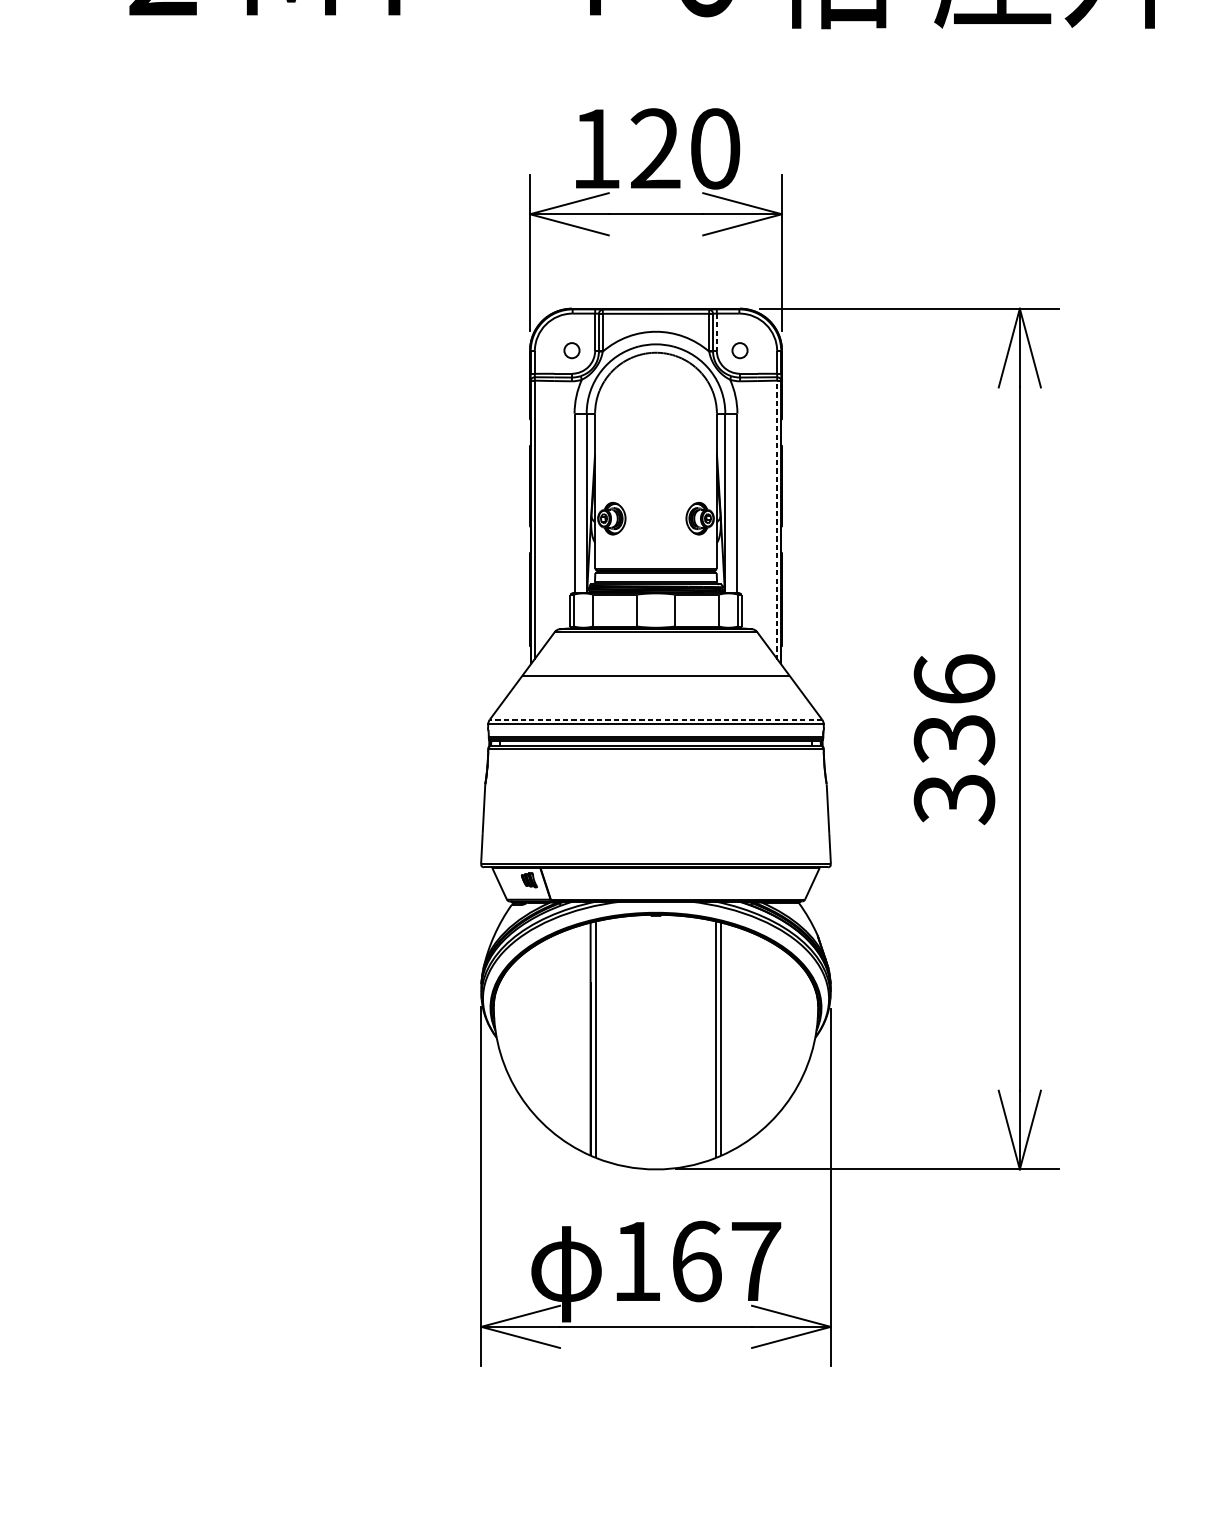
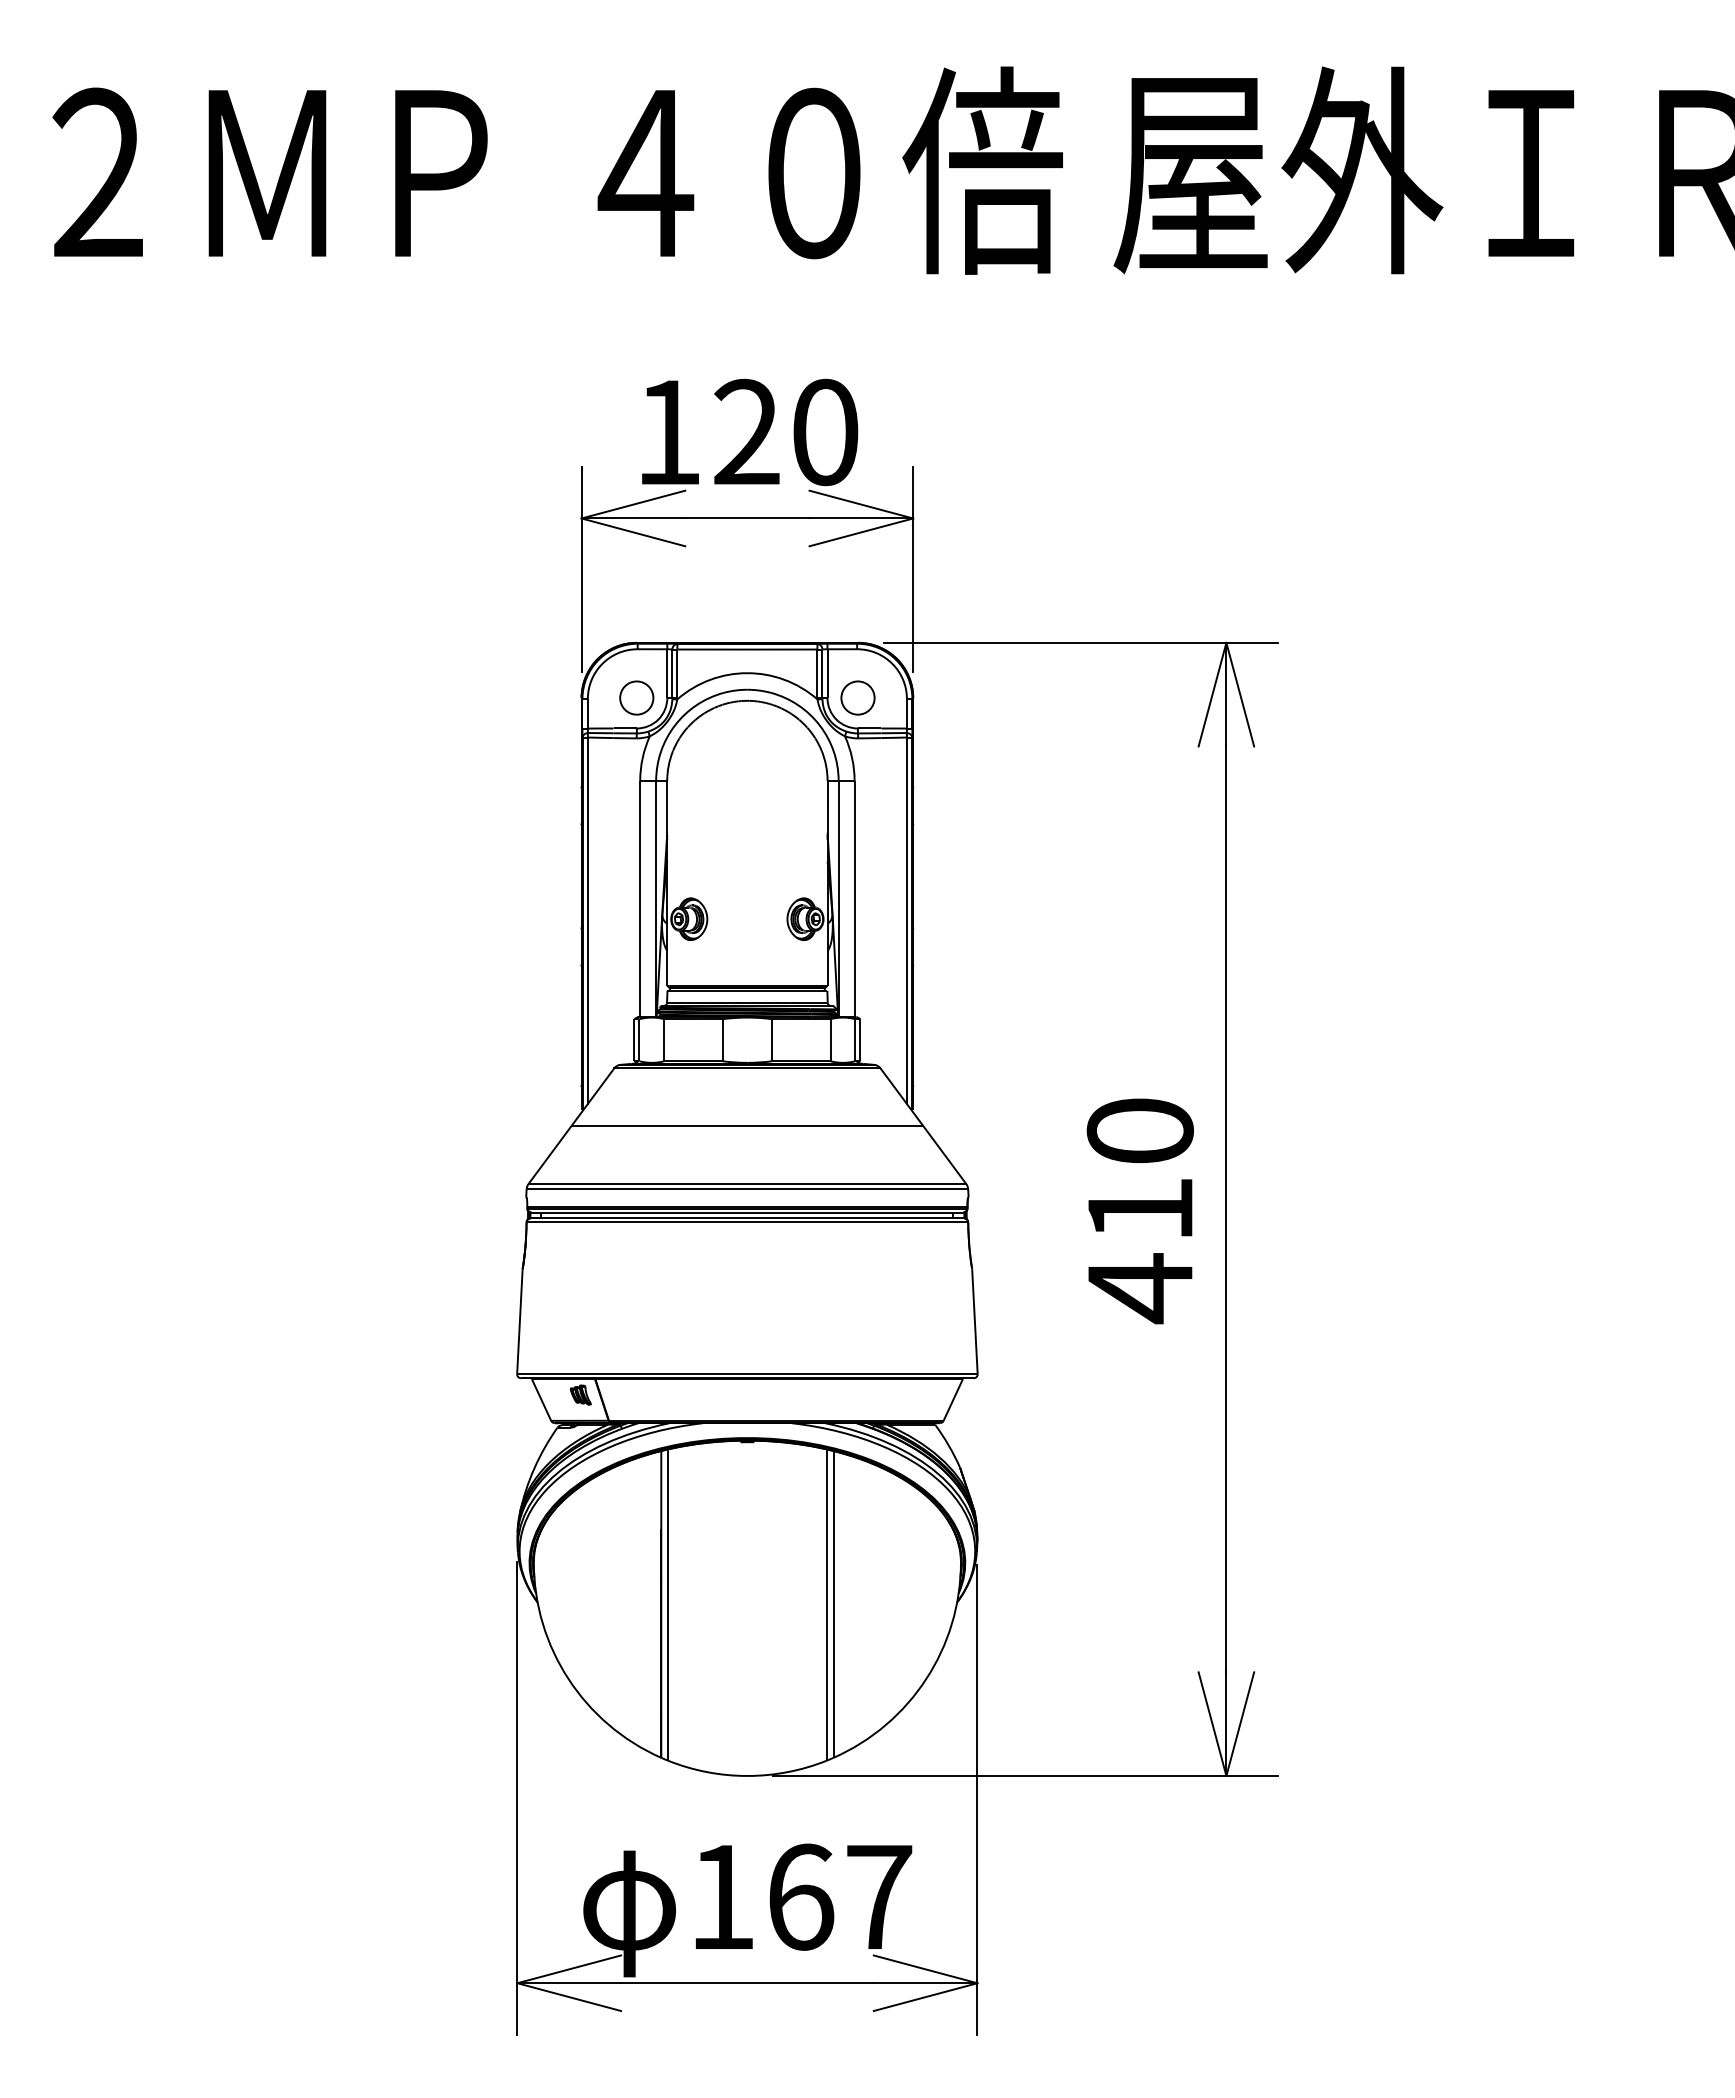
line: (716, 332) -> (827, 674), dashed -> solid
circle: (571, 350) -> (636, 697), size x1.67
circle: (739, 350) -> (857, 697), size x1.67
line: (777, 520) -> (907, 921), dashed -> solid
line: (656, 720) -> (747, 1184), dashed -> solid
text: (953, 739) -> (1139, 1210), 336 -> 410

